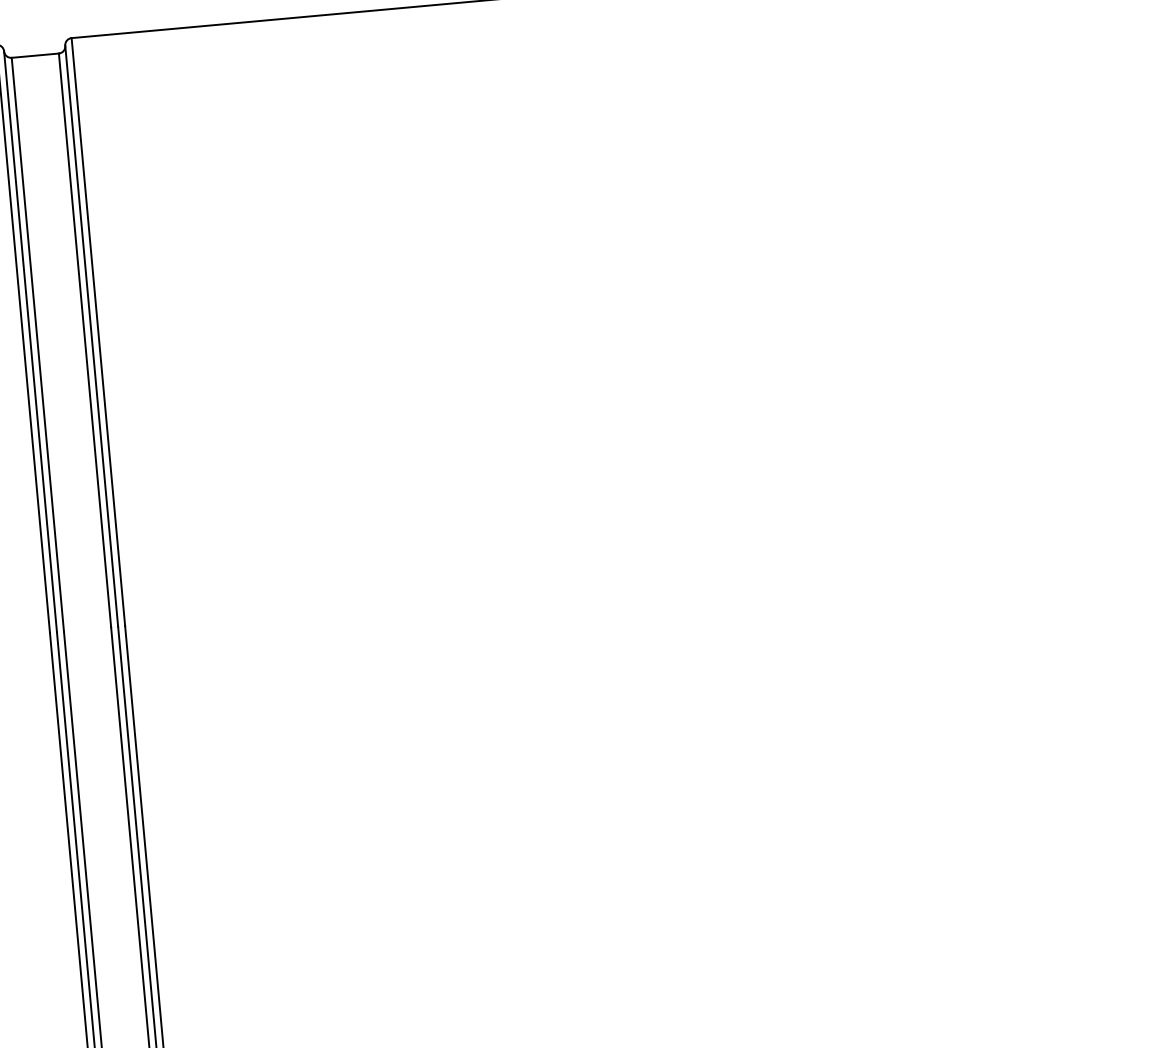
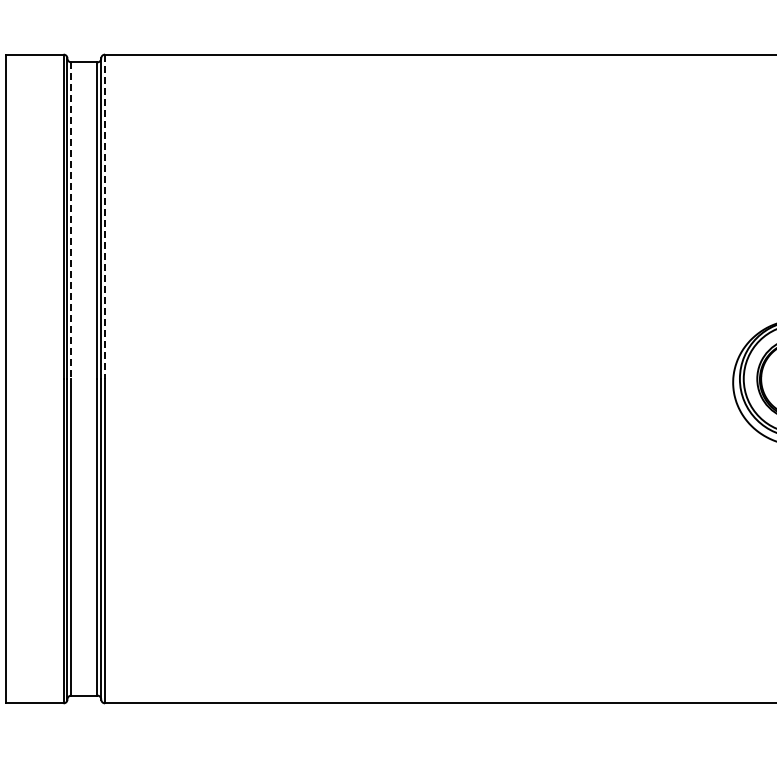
line: (99, 333) -> (105, 217), solid -> dashed
line: (38, 346) -> (71, 221), solid -> dashed

